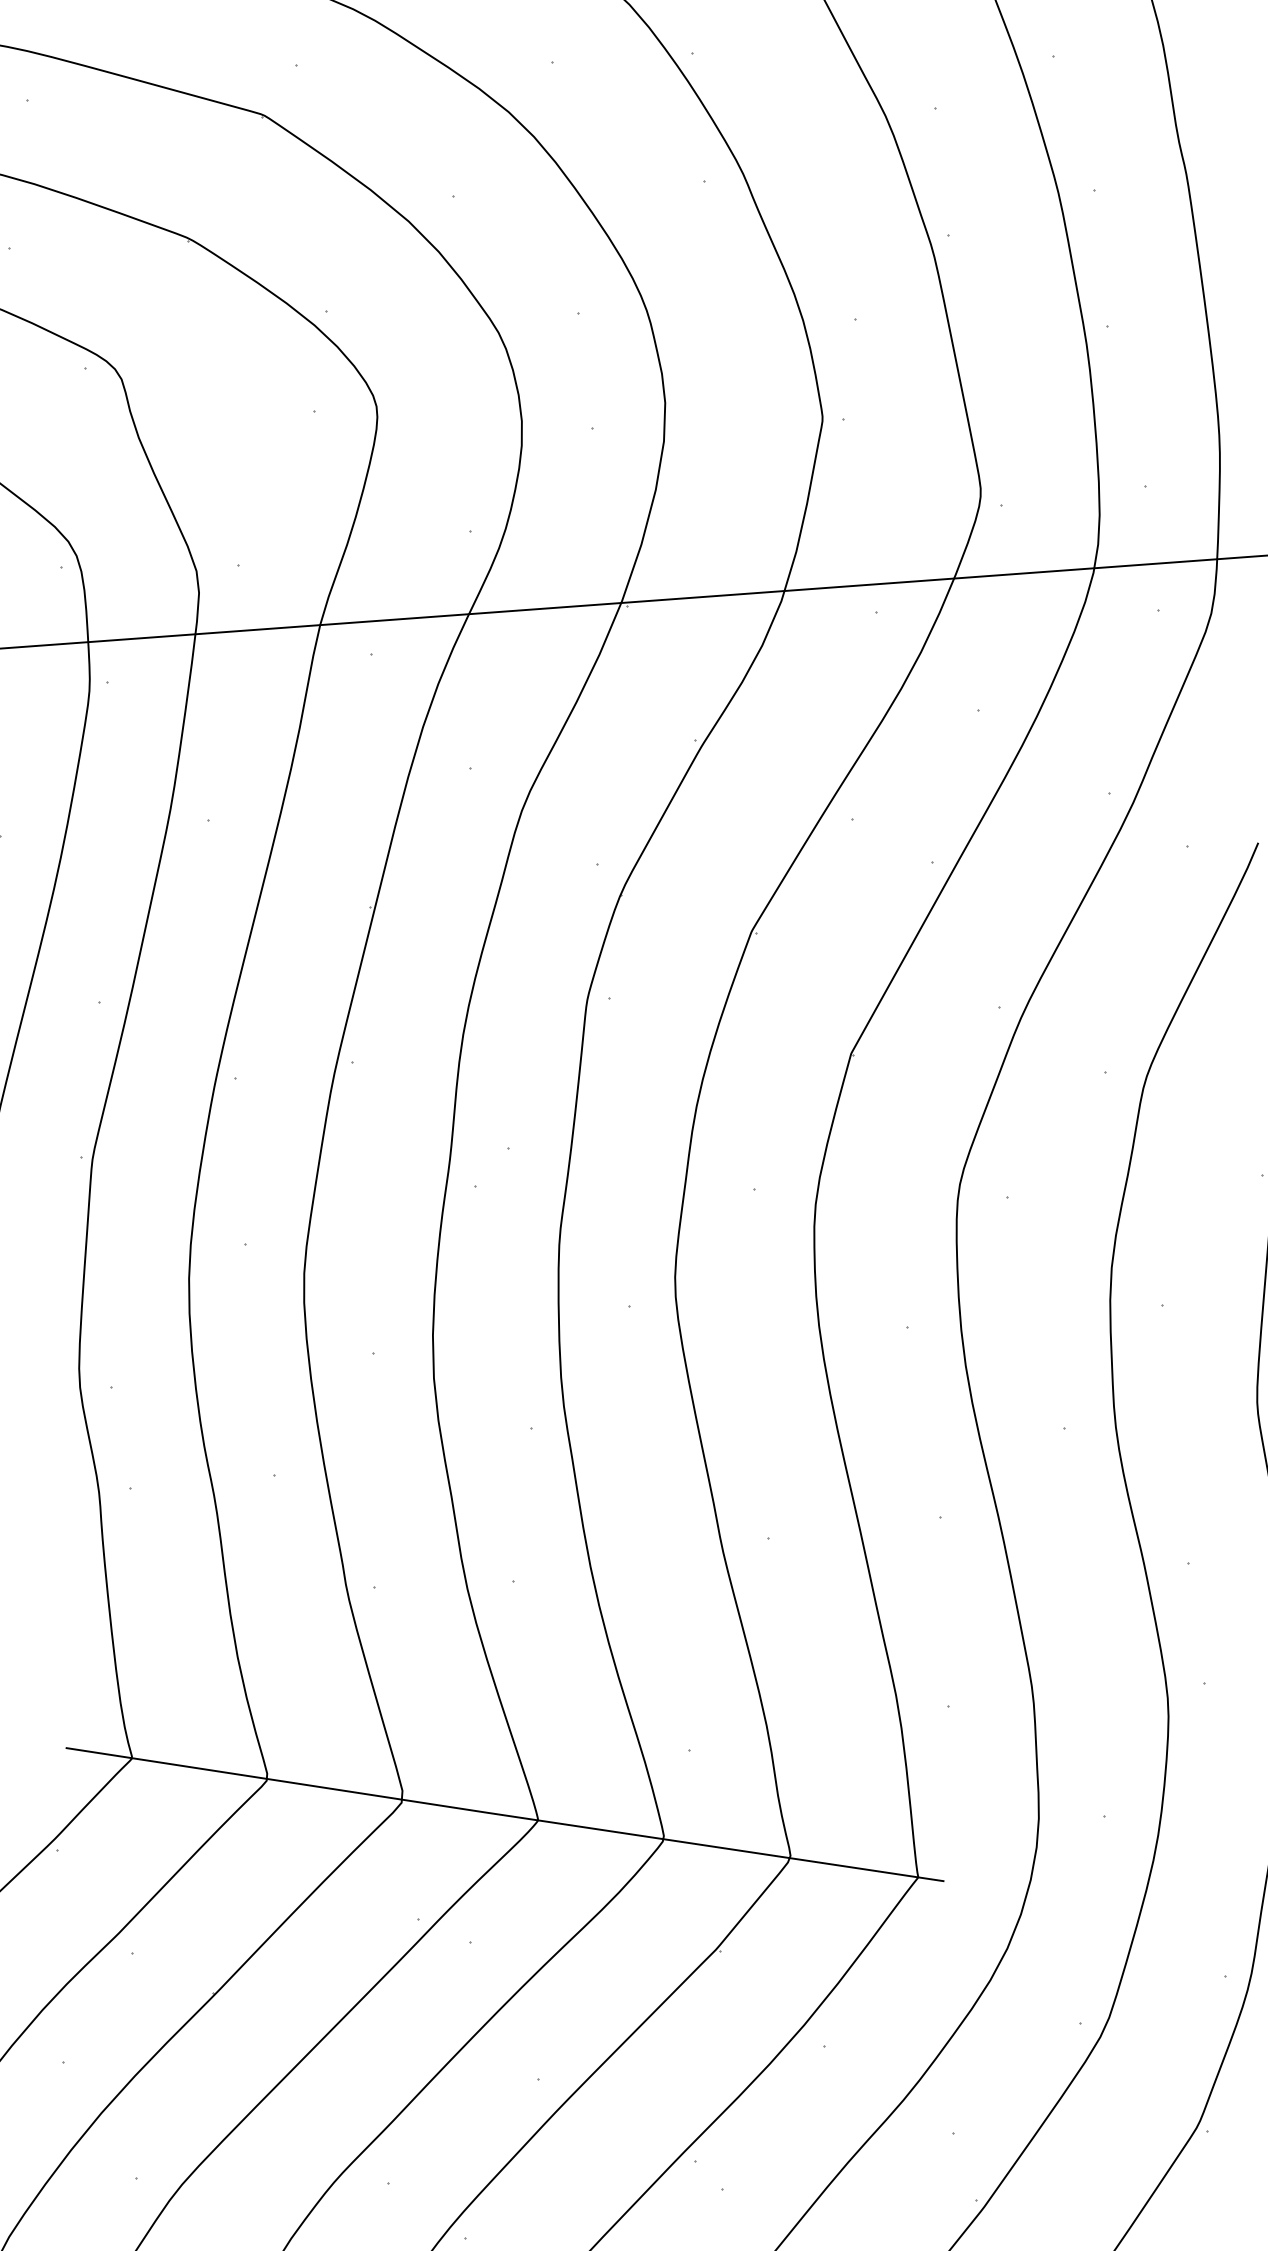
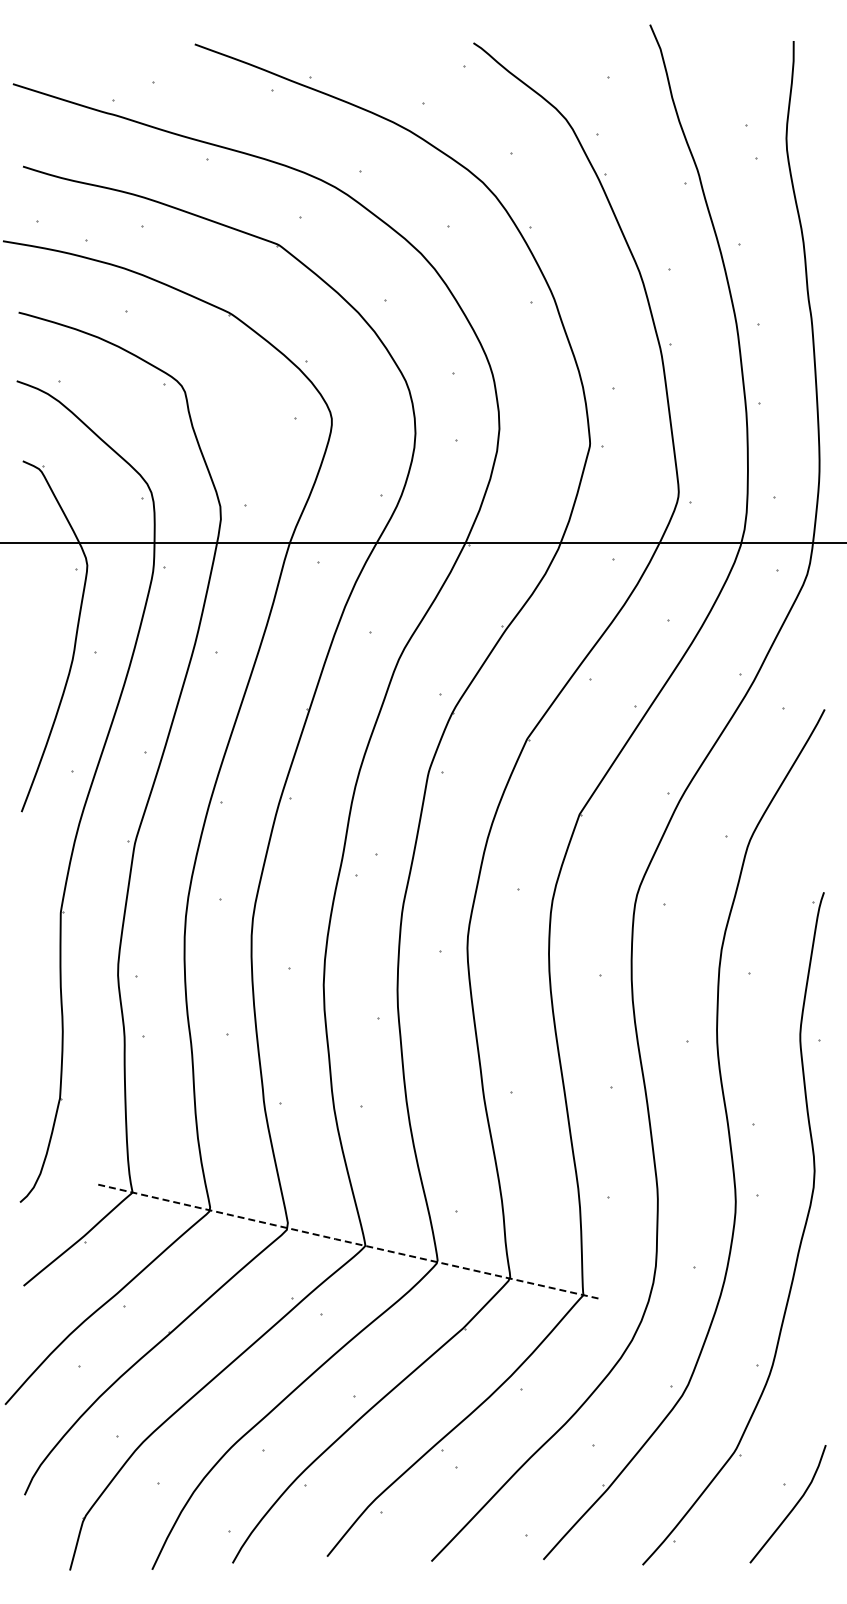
line: (503, 1815) -> (345, 1241), solid -> dashed

